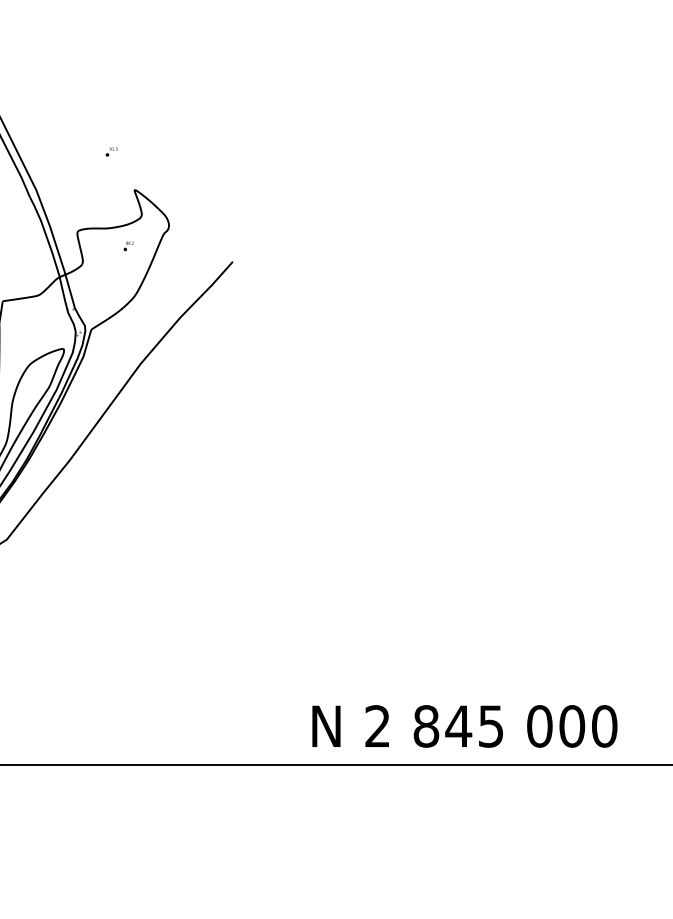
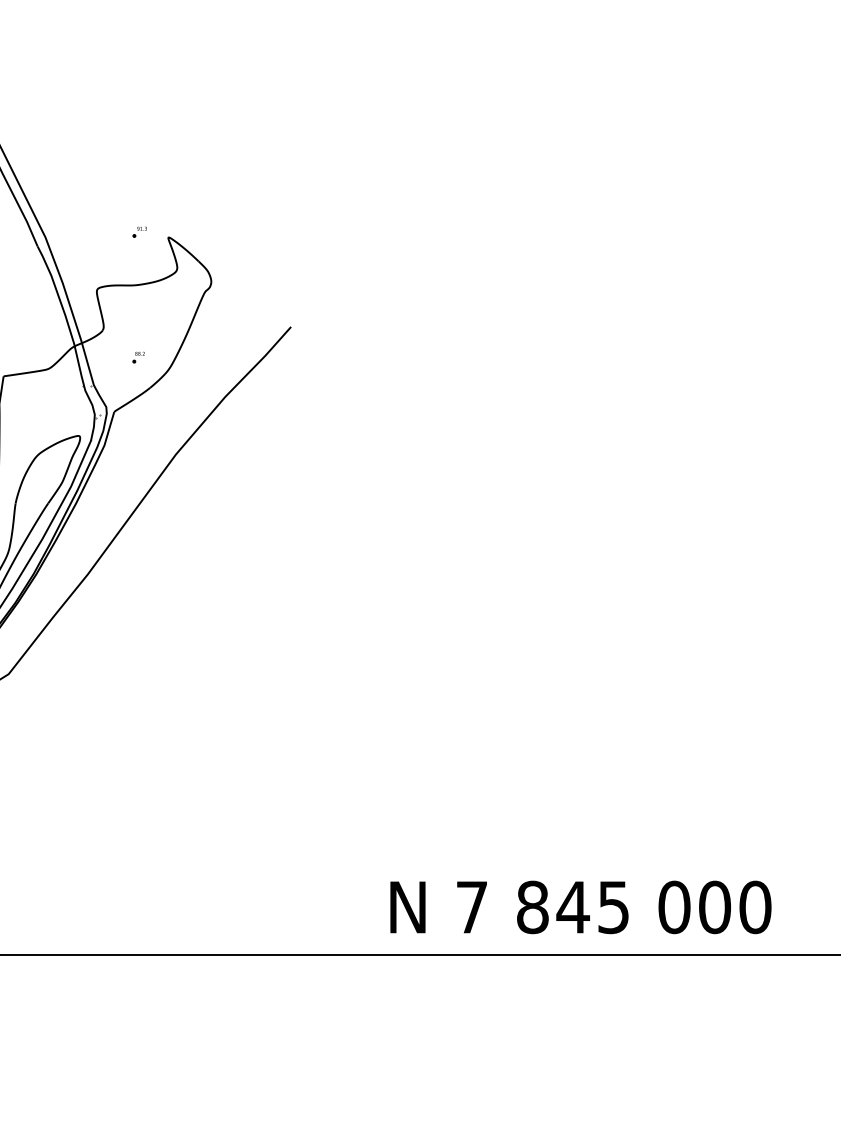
part: (111, 151) -> (139, 231), moved
part: (128, 246) -> (138, 357), moved
text: (377, 725) -> (471, 906), 2 -> 7

